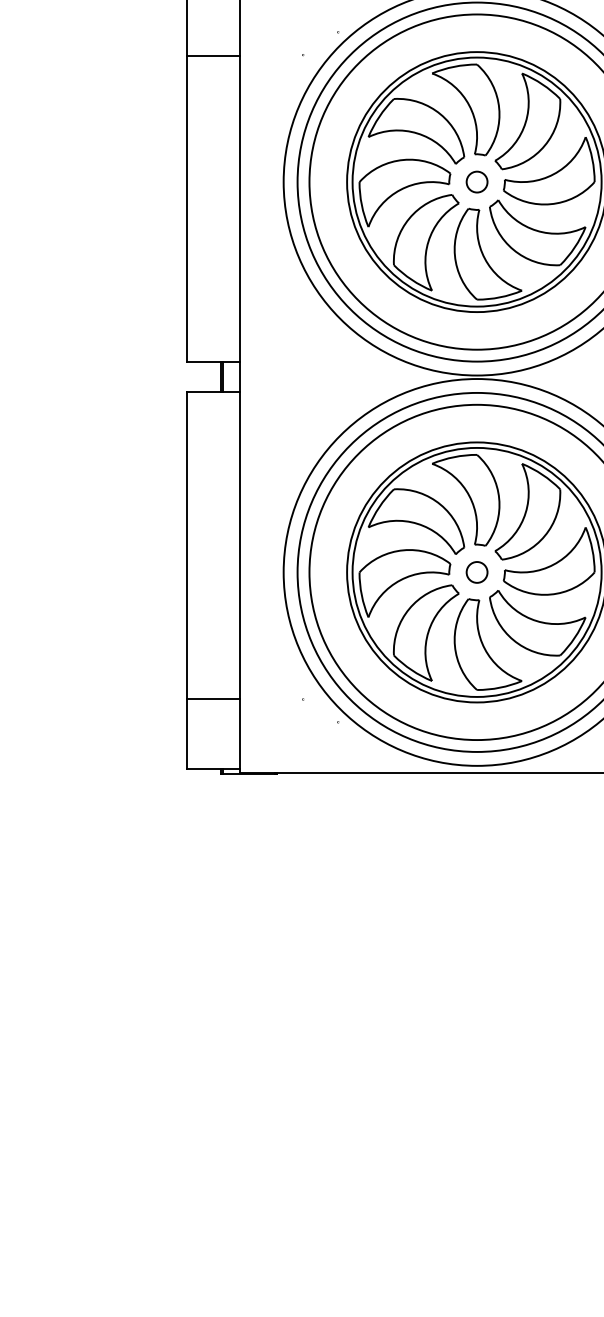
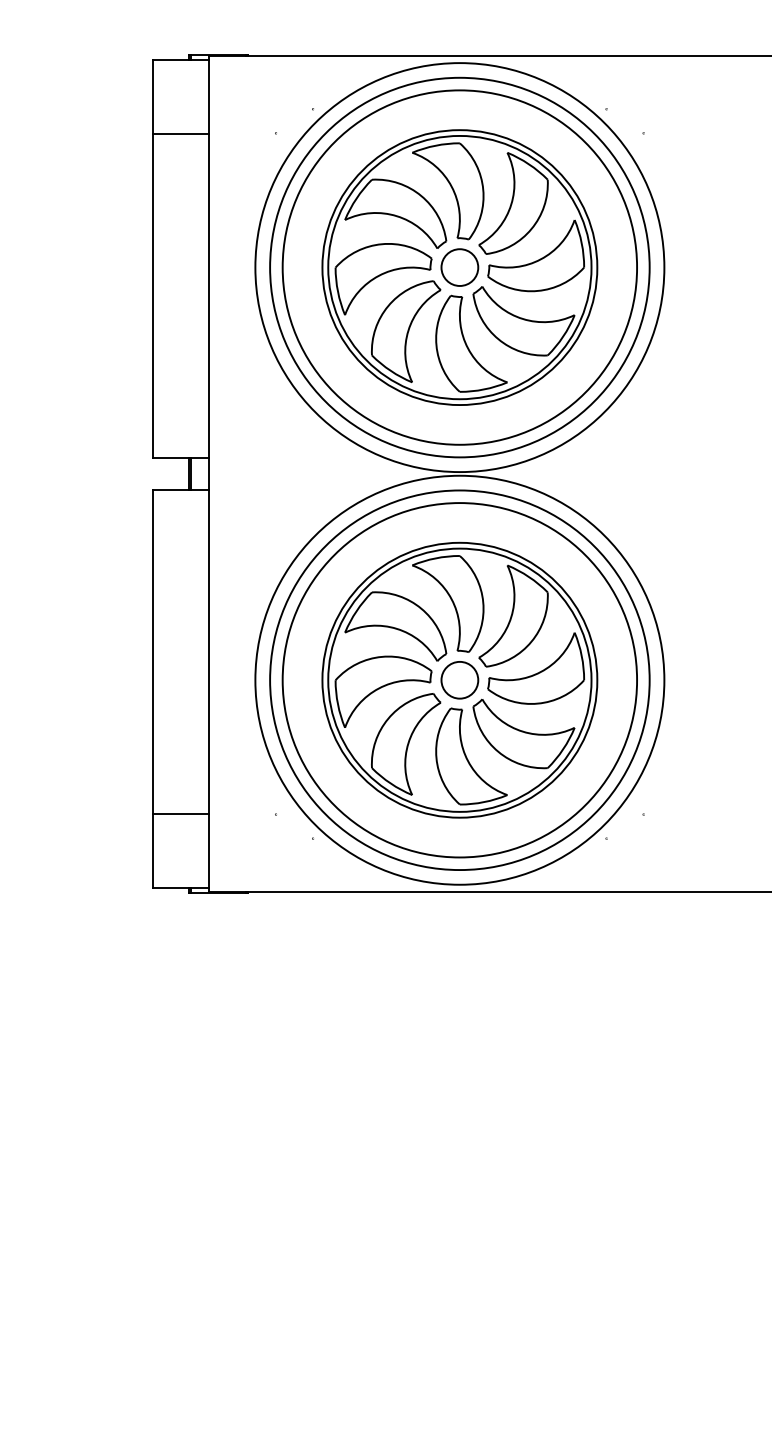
circle: (476, 182) -> (459, 267), size x1.67
circle: (476, 571) -> (459, 679), size x1.67

